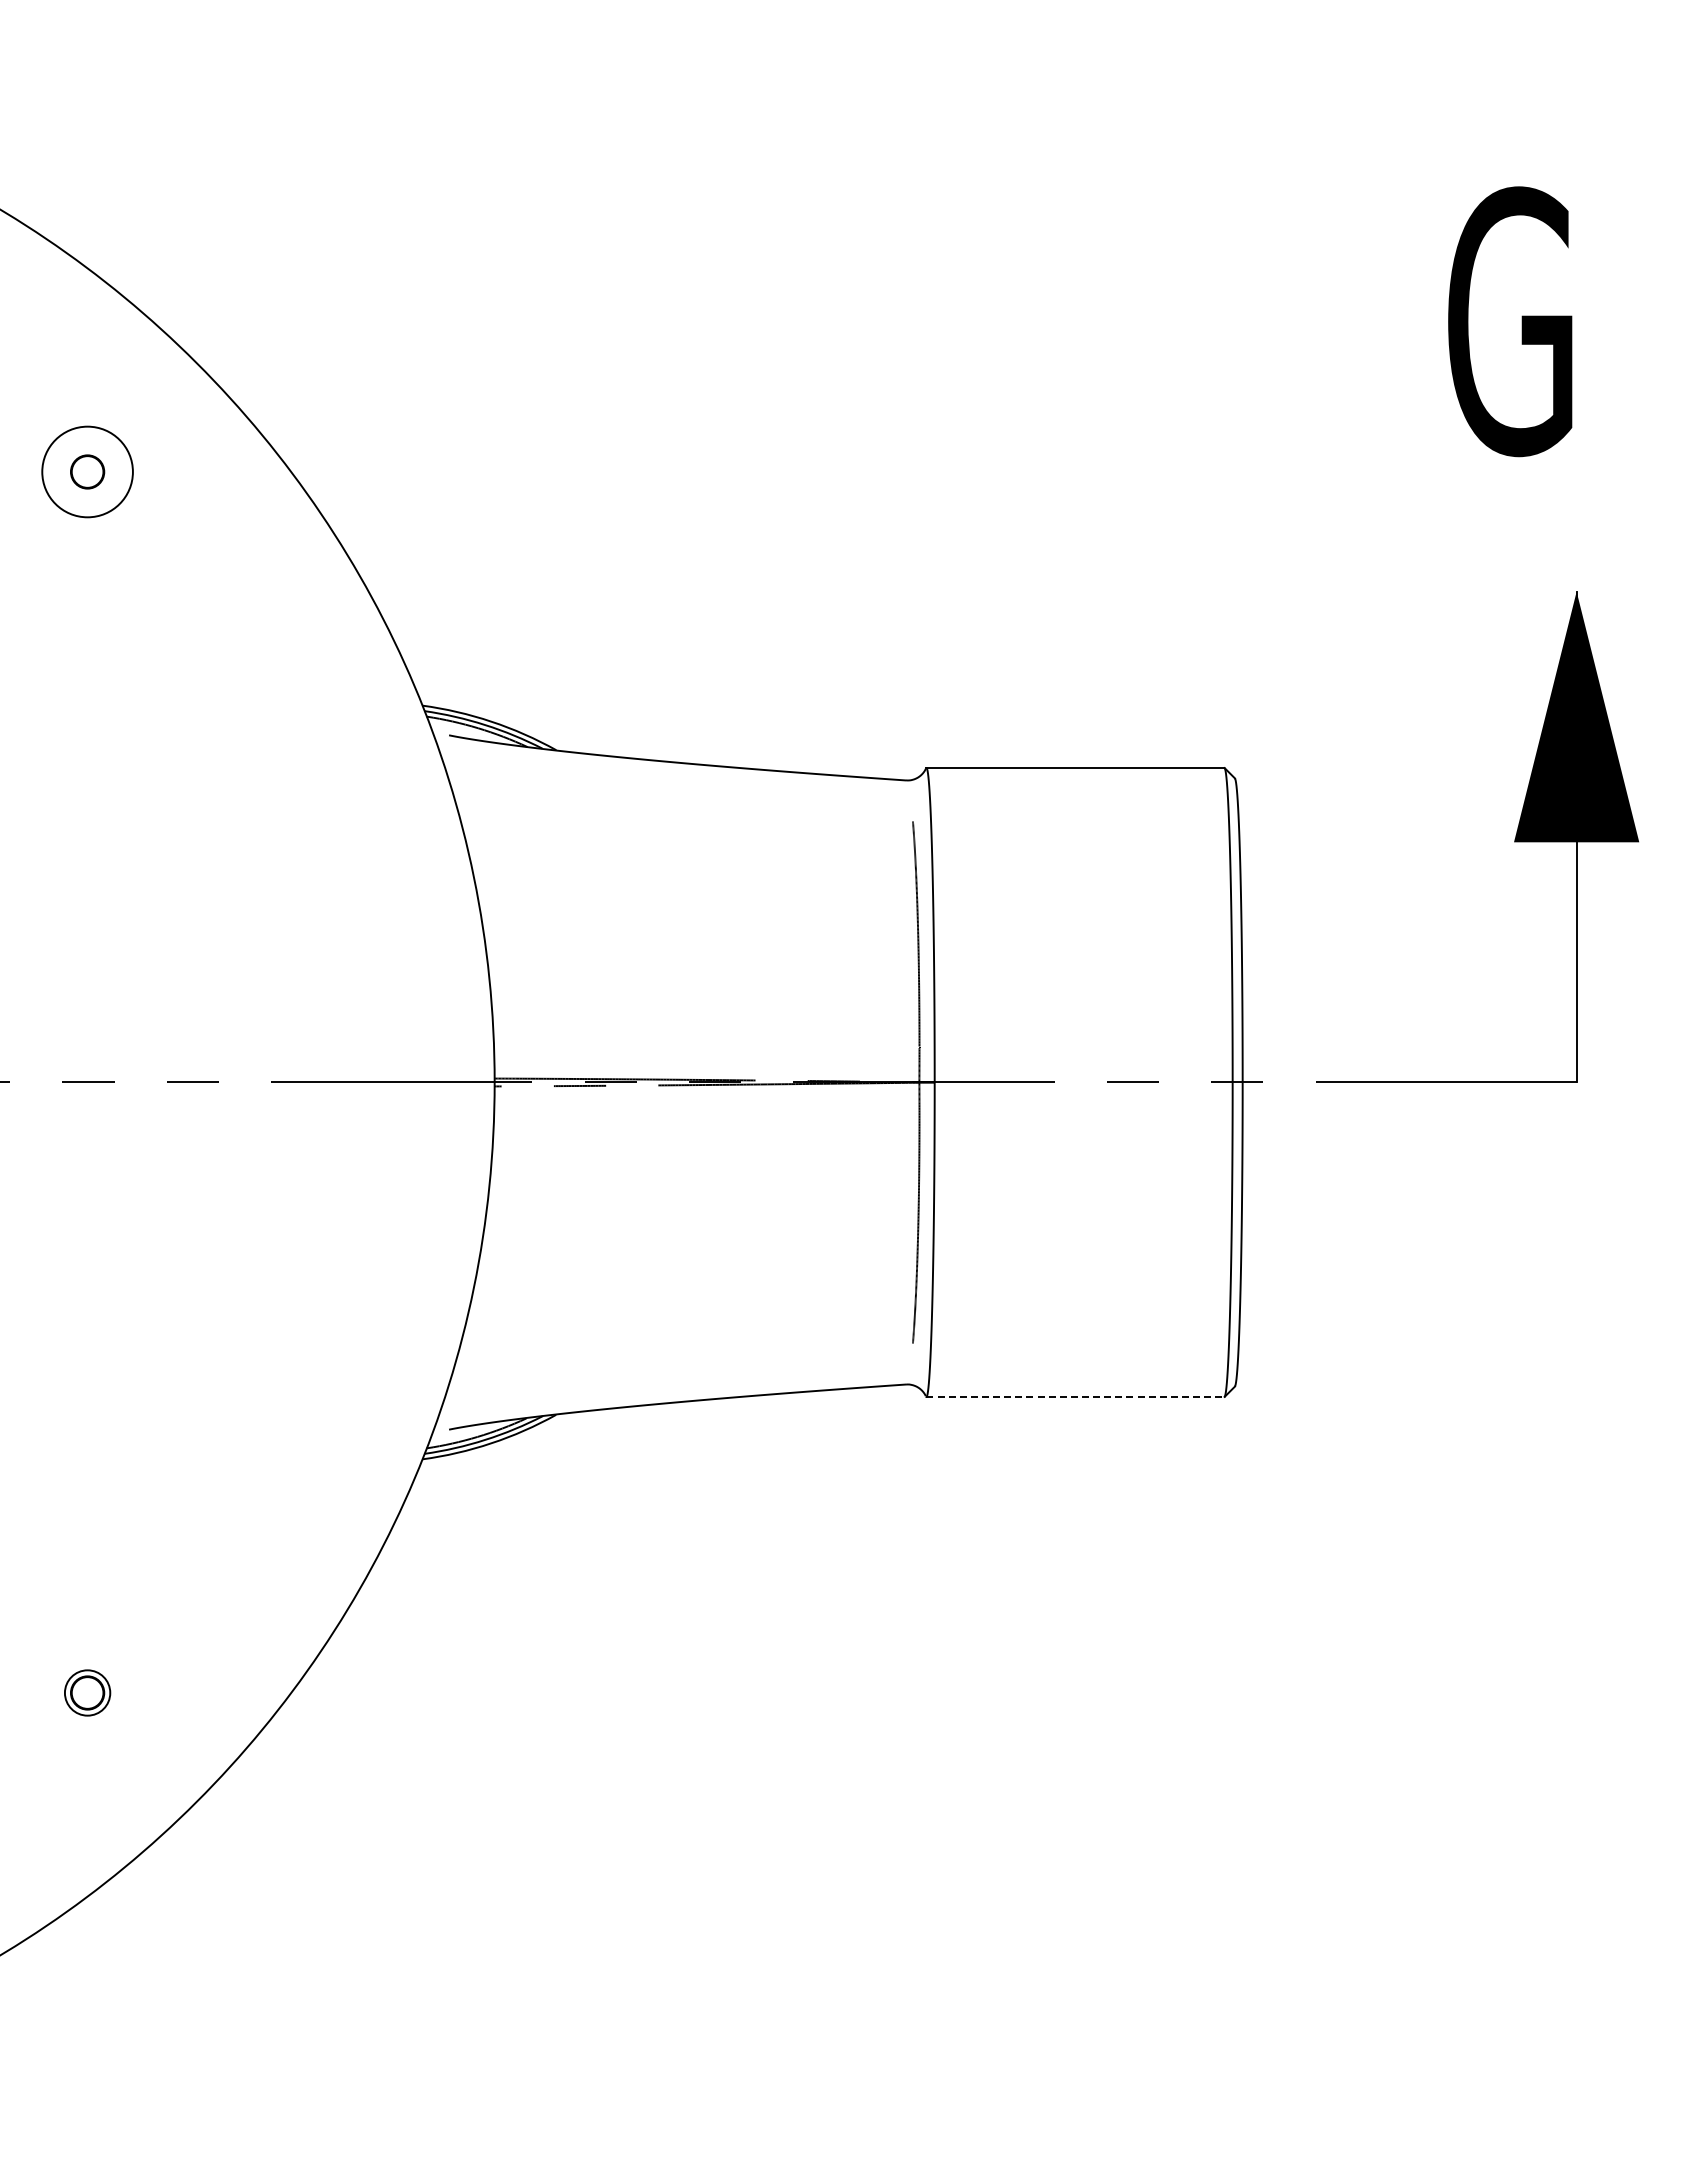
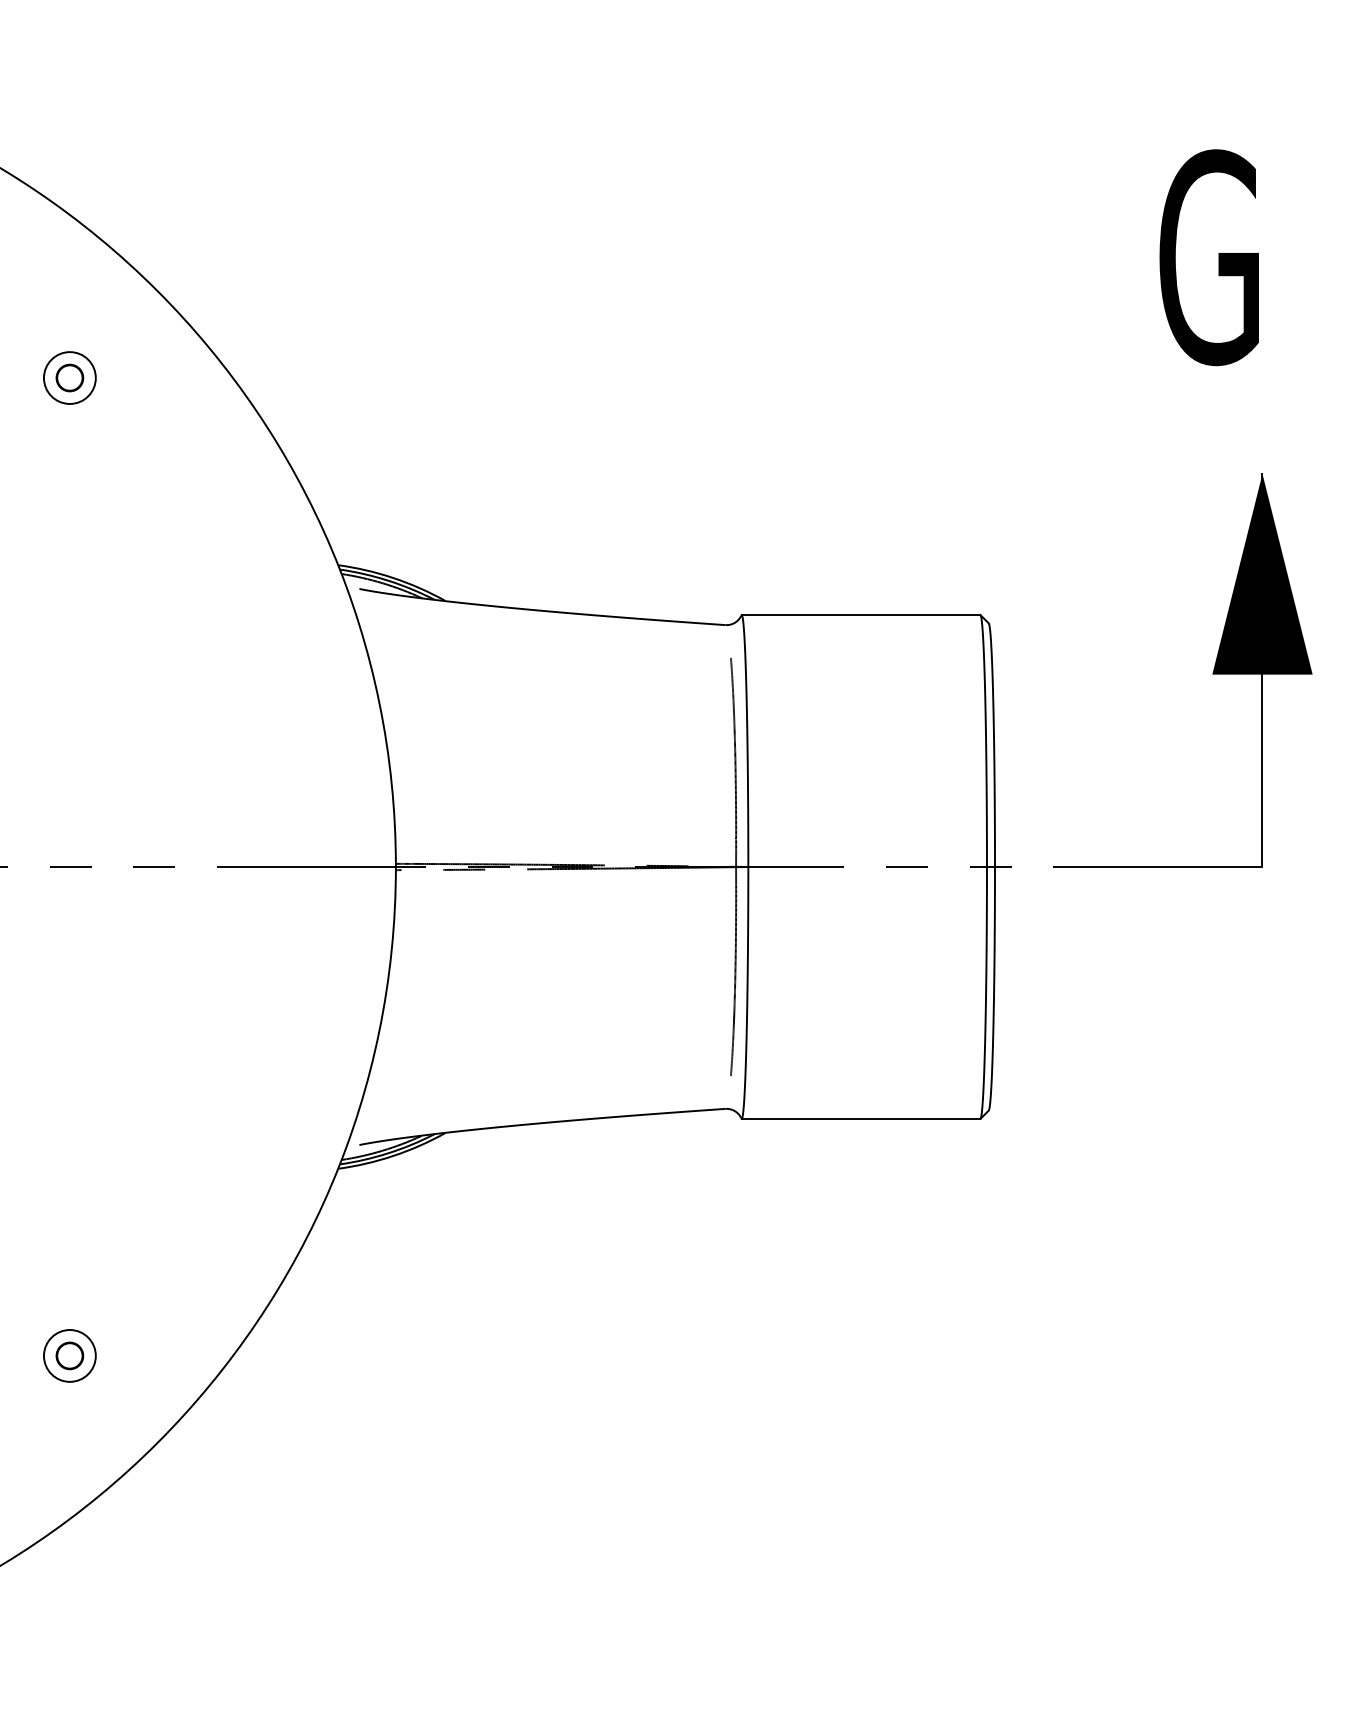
circle: (87, 471) -> (69, 377), size x0.71
line: (1075, 1397) -> (861, 1119), dashed -> solid
circle: (87, 1692) -> (69, 1355), size x1.43

